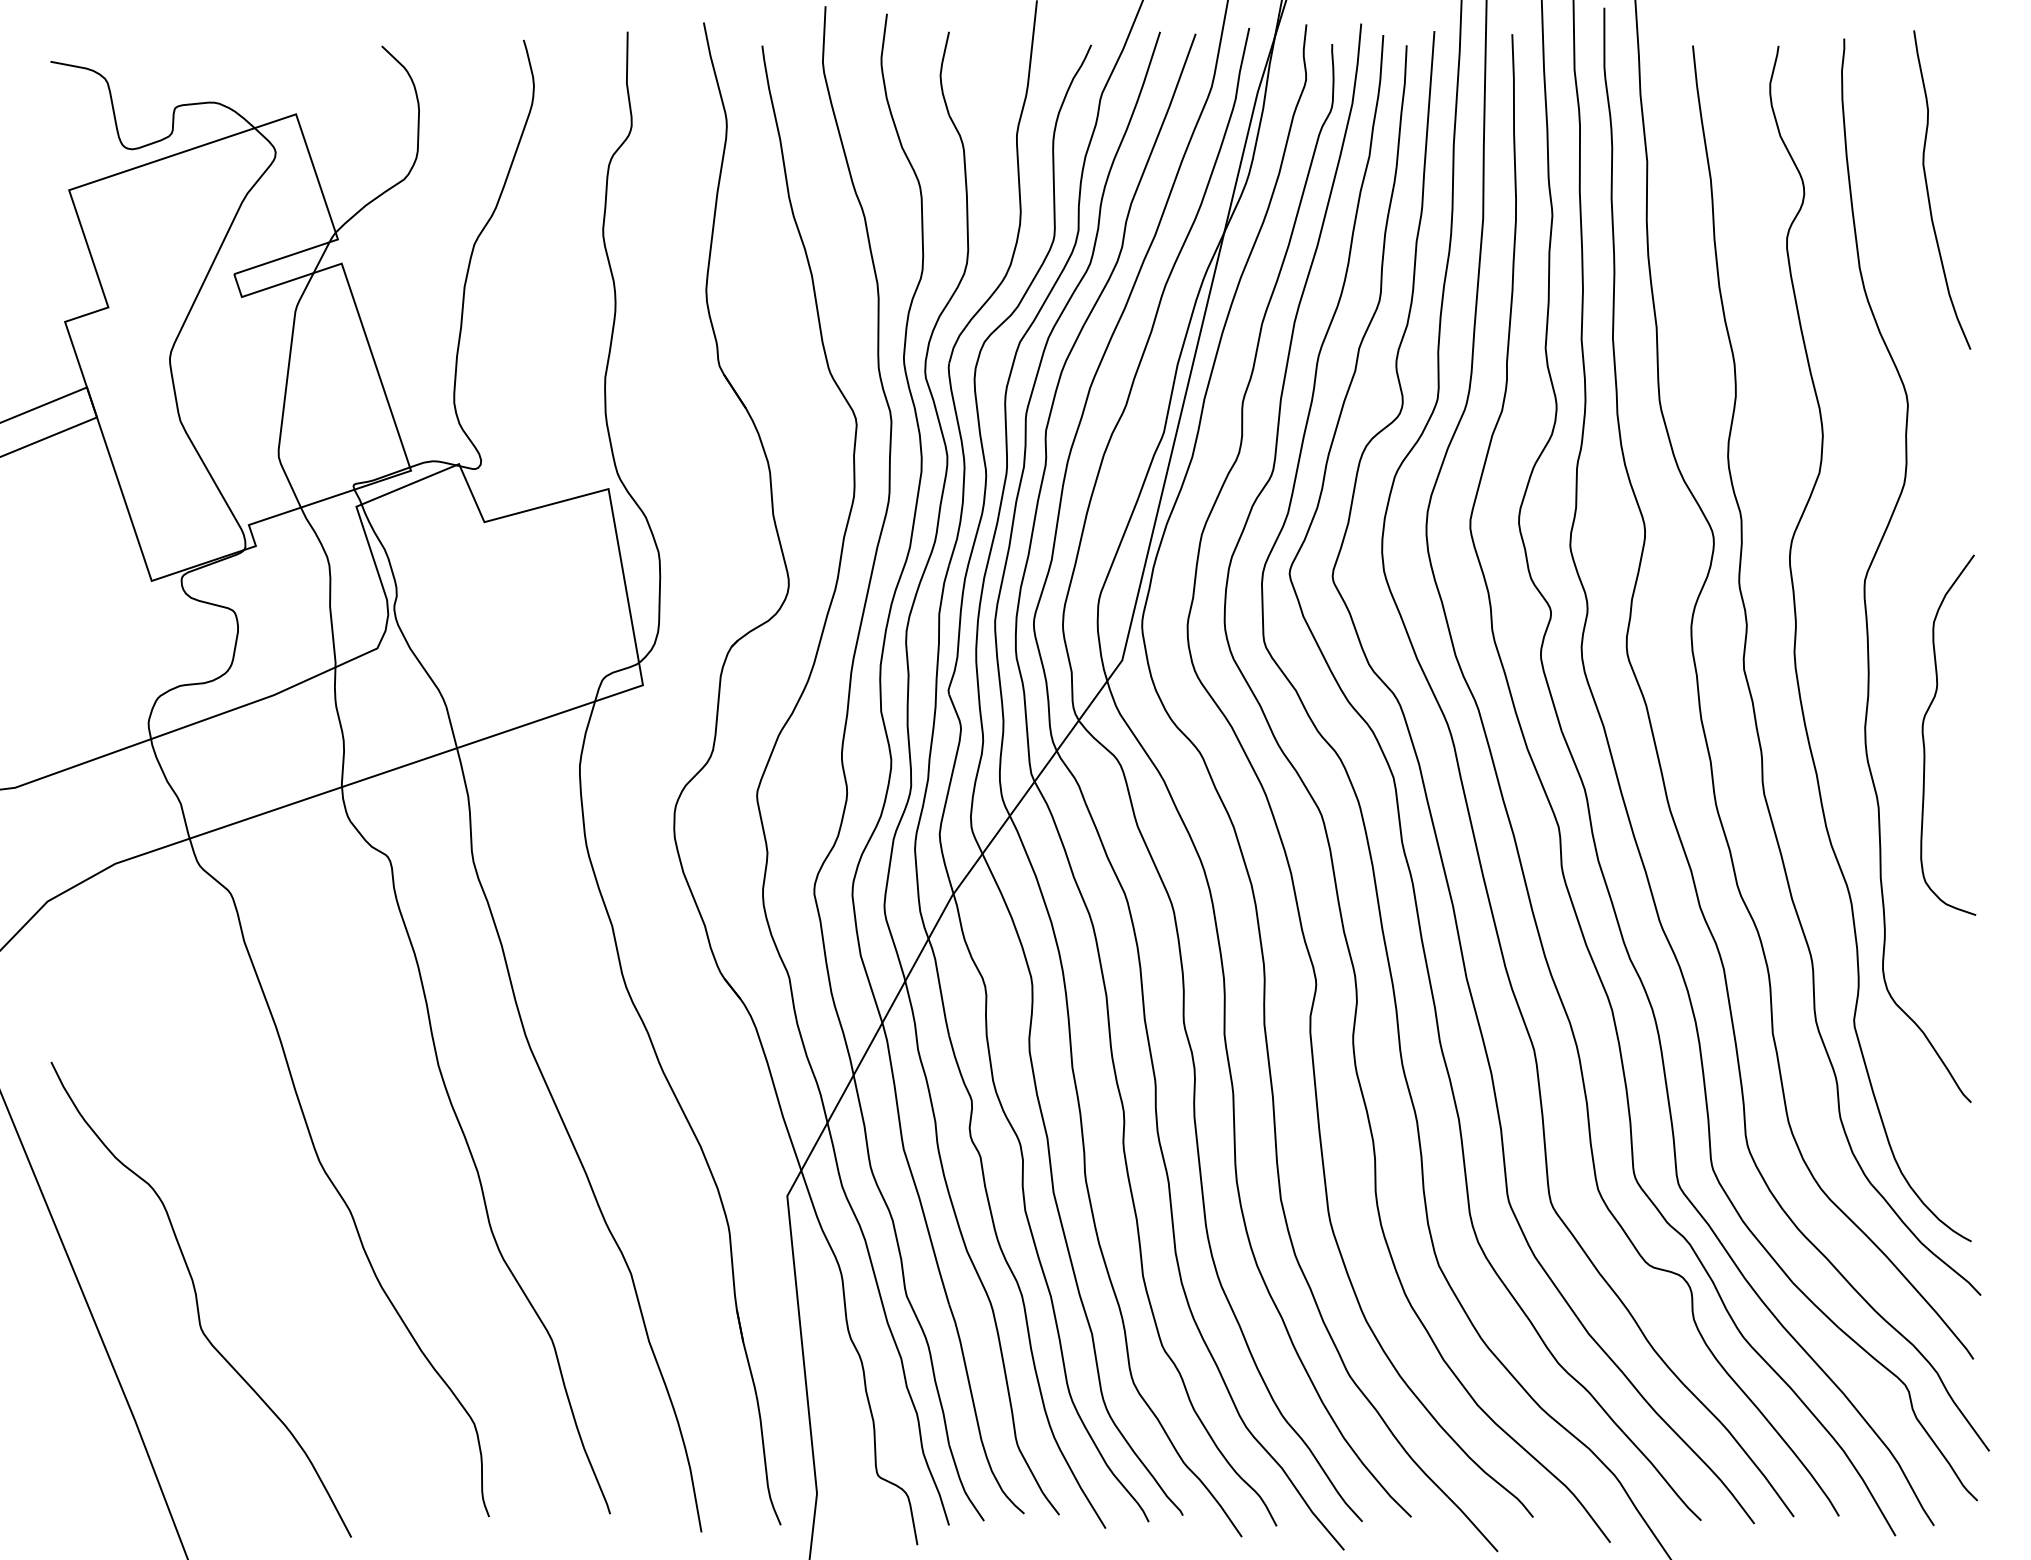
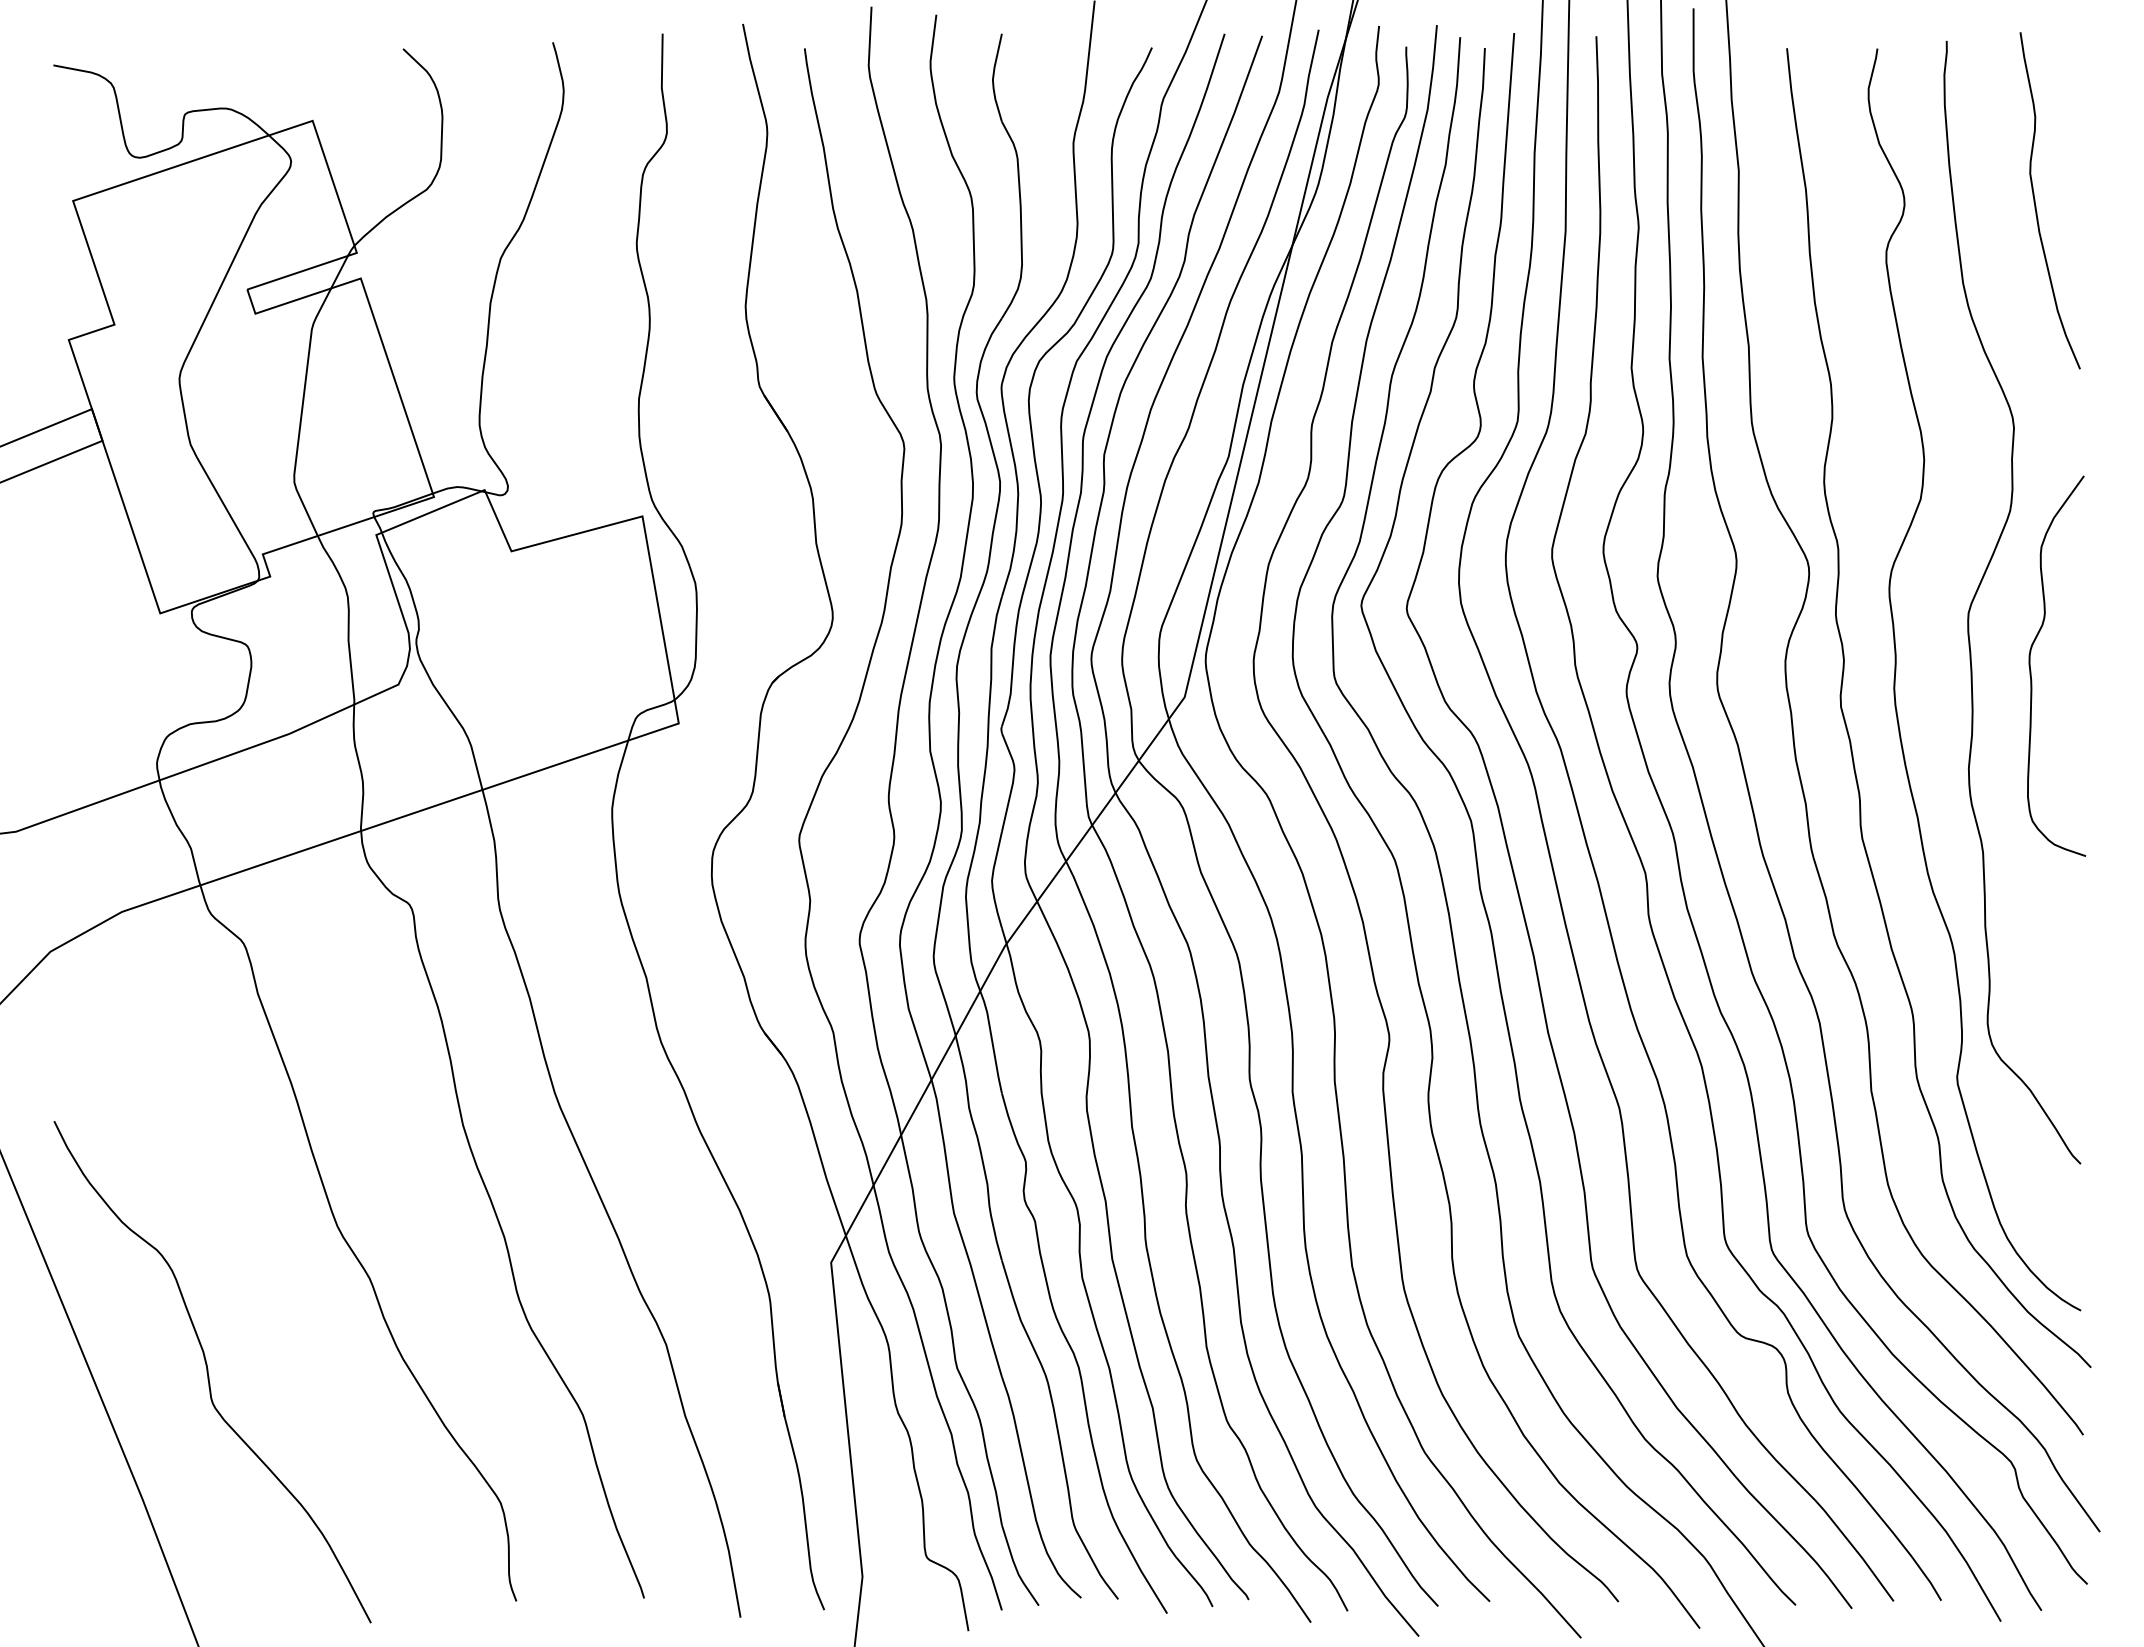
curve: (1924, 739) -> (2031, 670), moved

